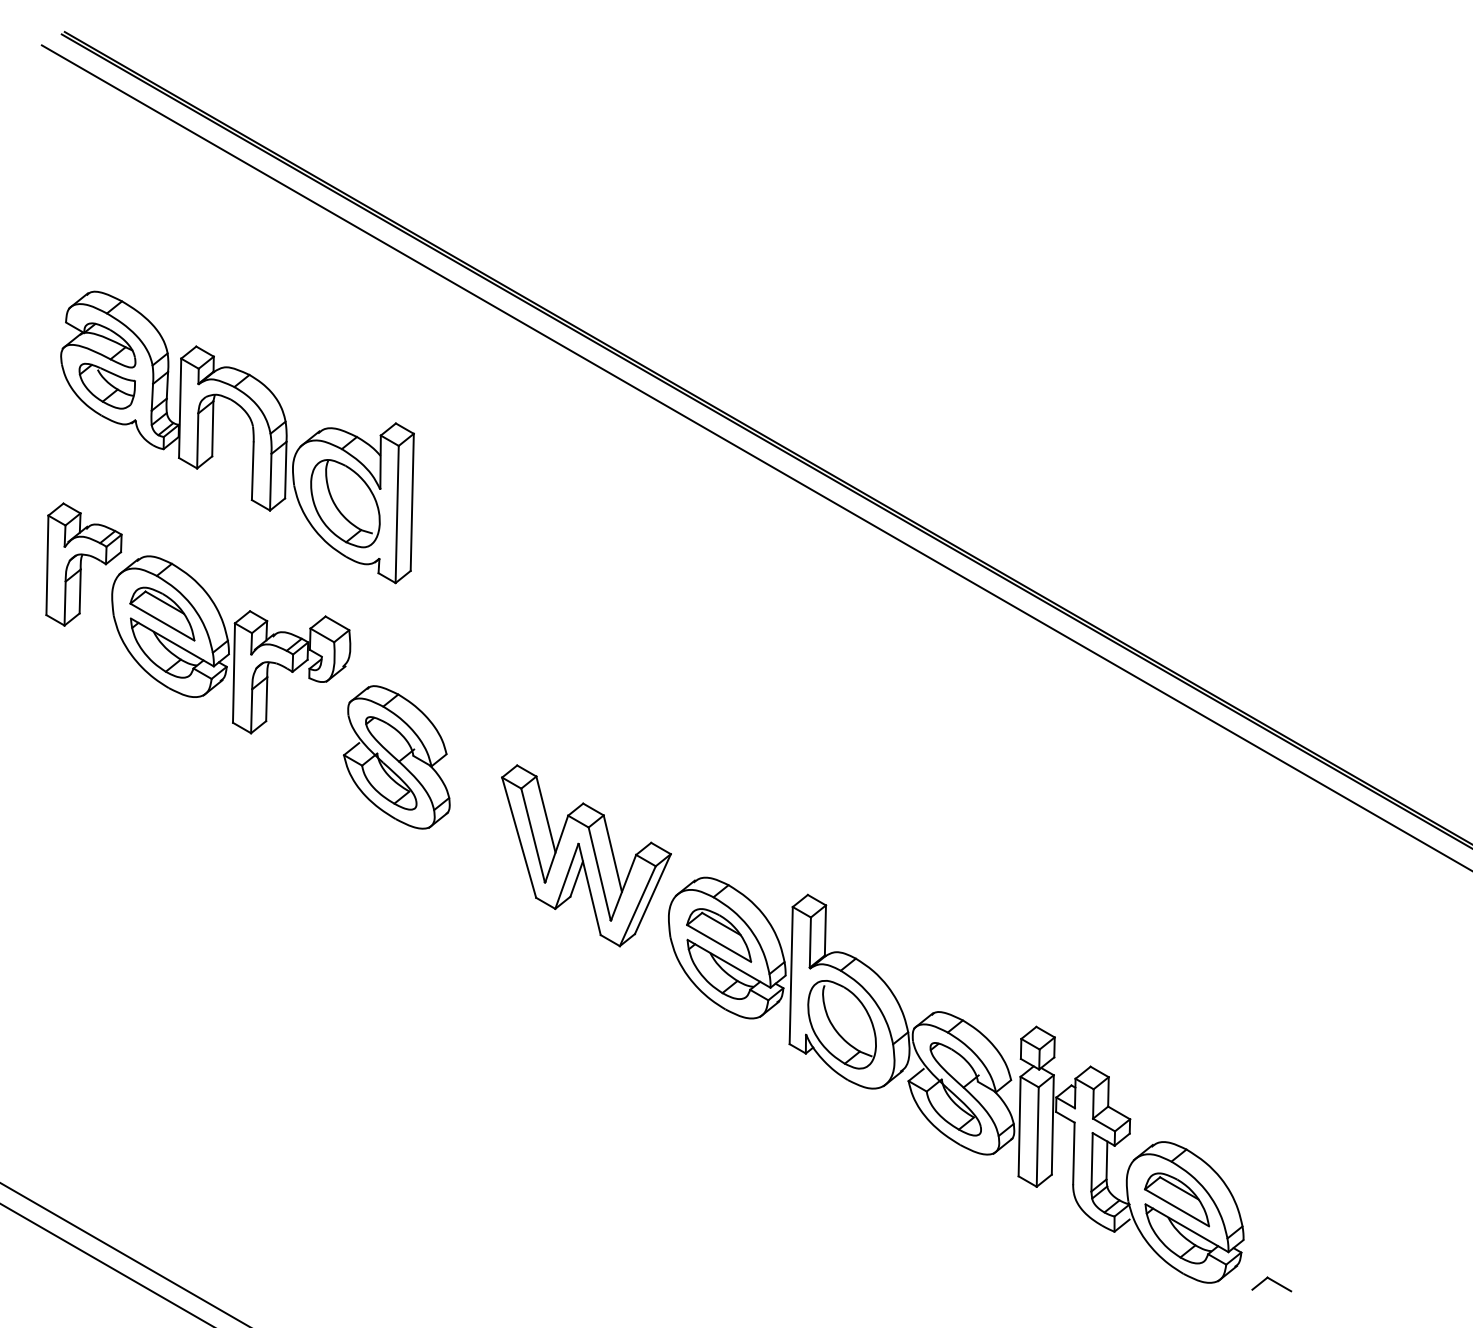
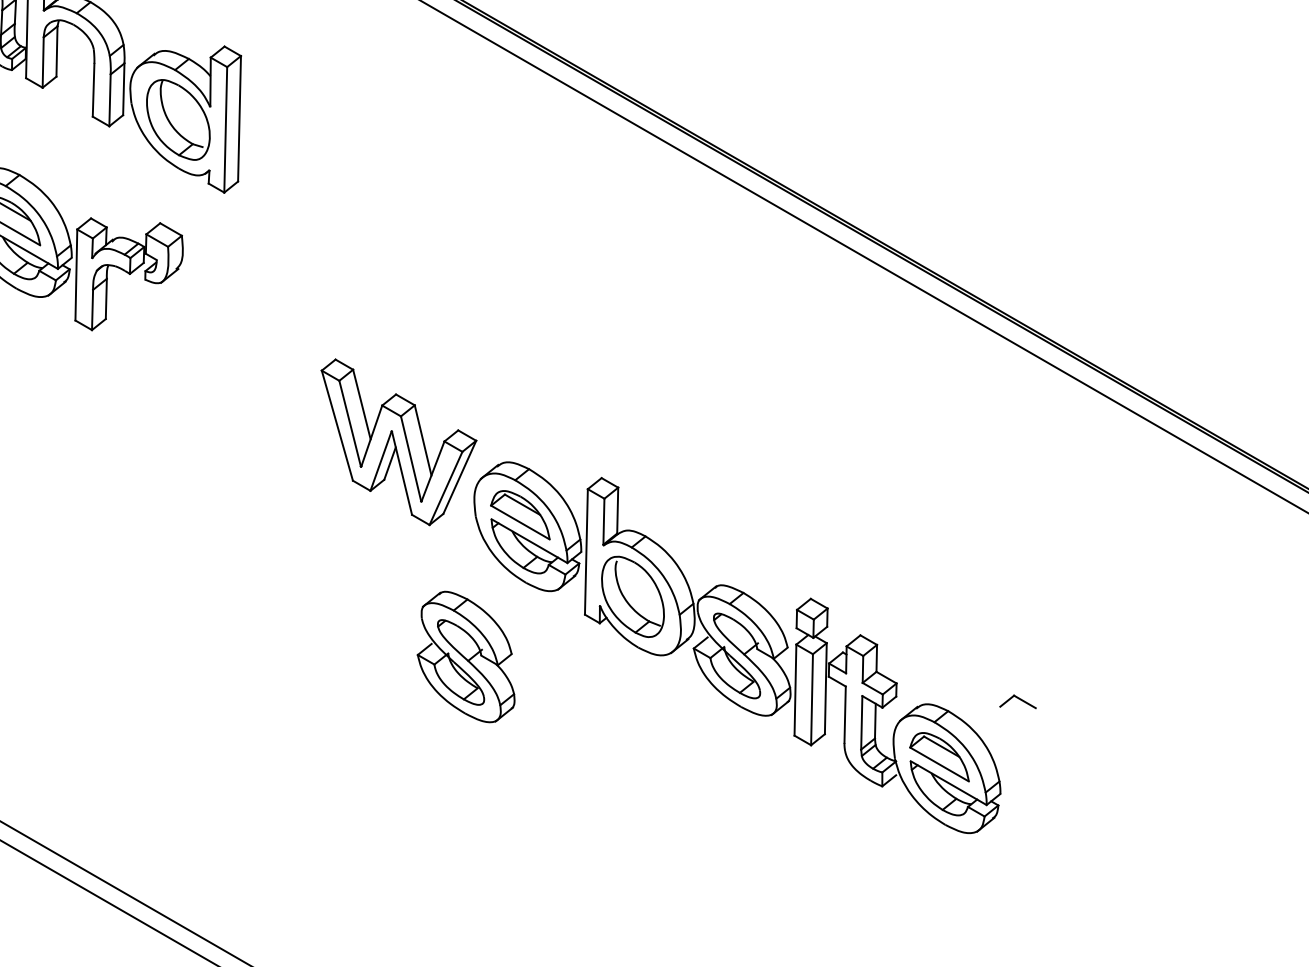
part: (396, 757) -> (465, 657), moved
part: (1271, 1284) -> (1017, 701), moved

